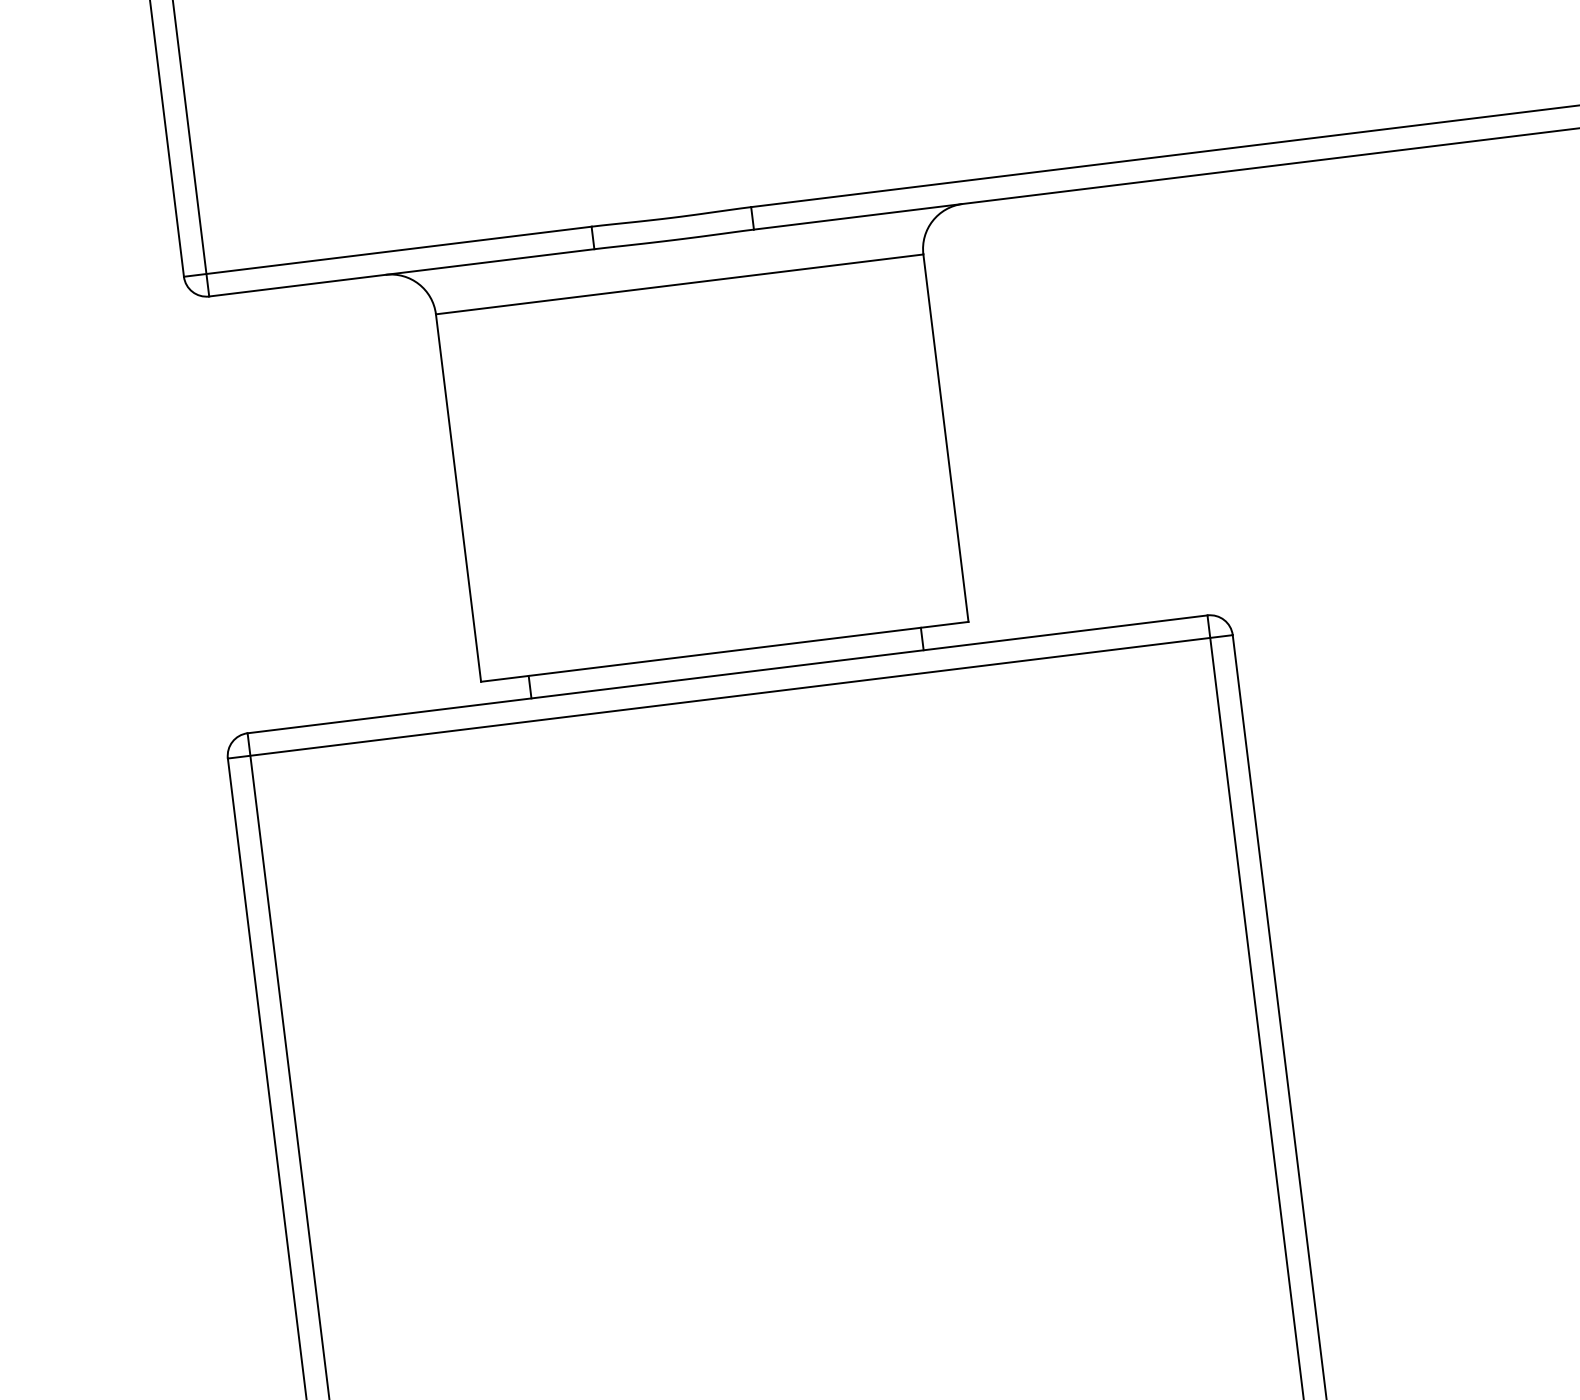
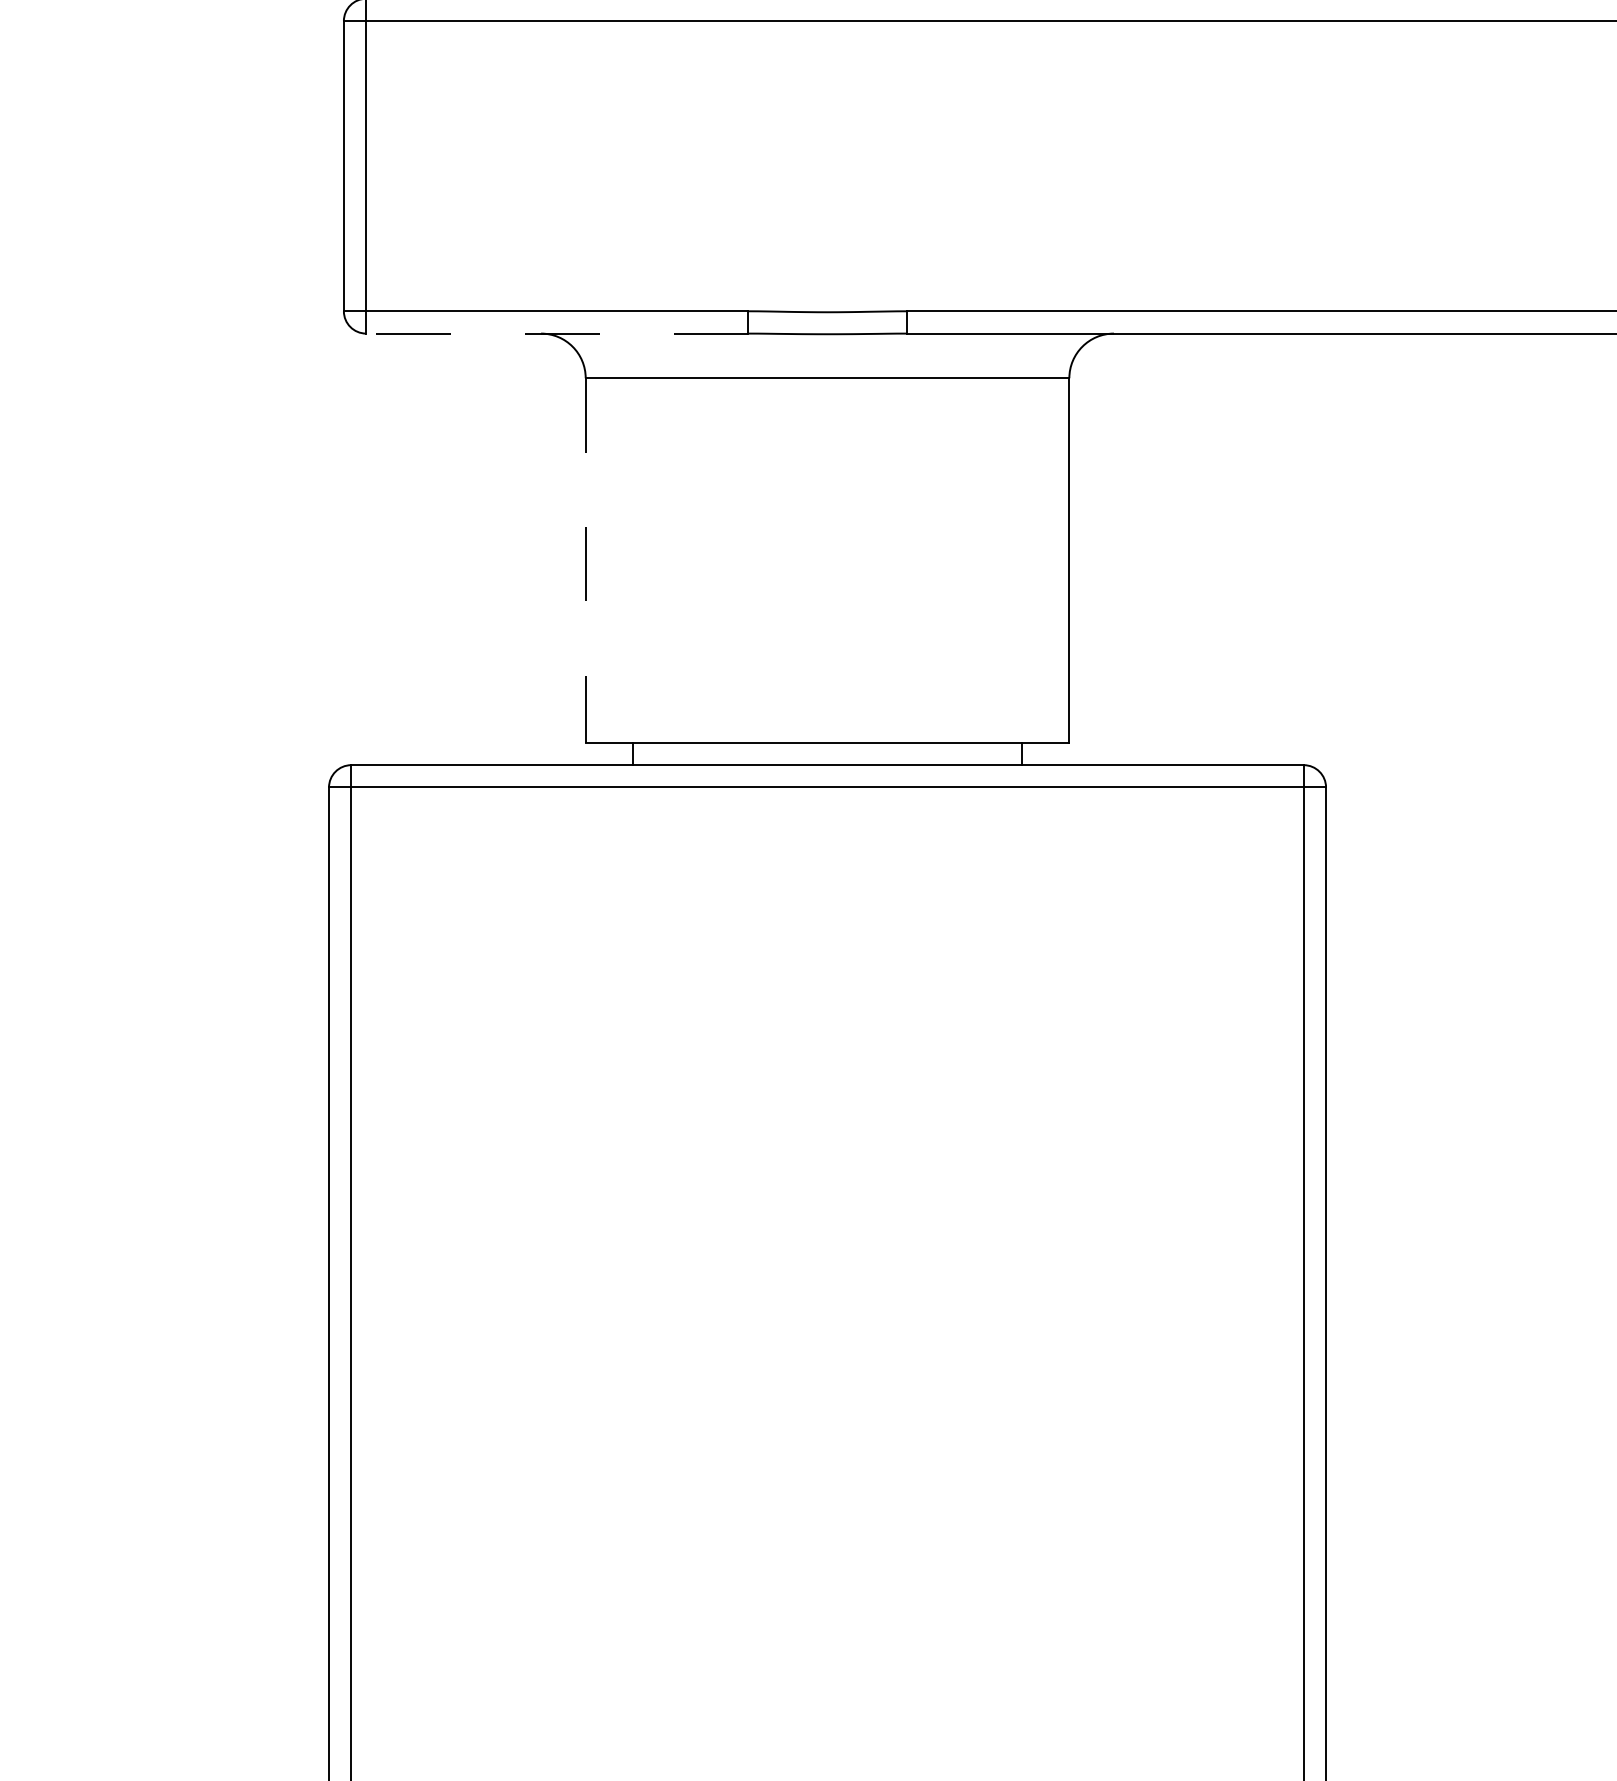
line: (400, 272) -> (556, 333), solid -> dashed
line: (458, 499) -> (585, 561), solid -> dashed

